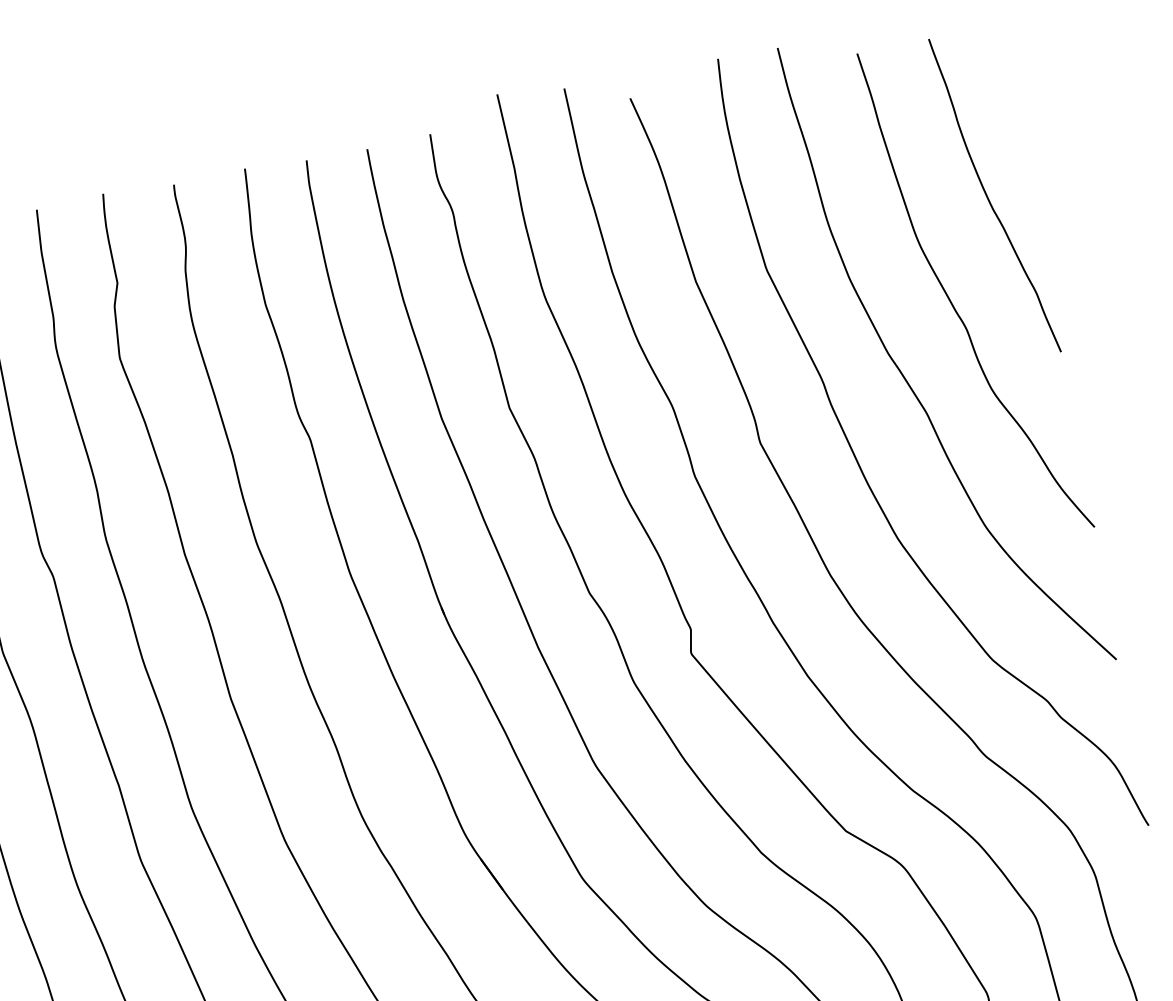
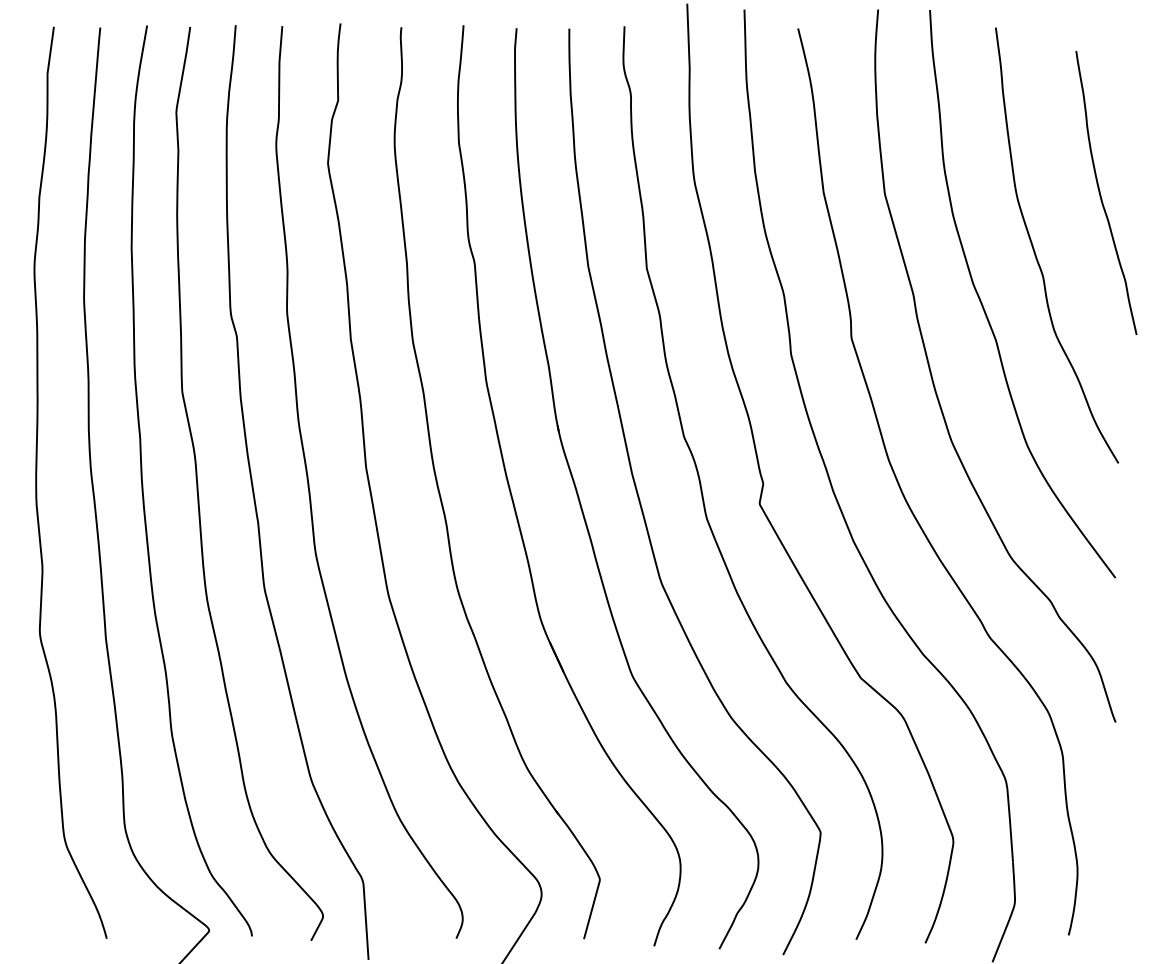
curve: (989, 198) -> (1101, 194), moved

